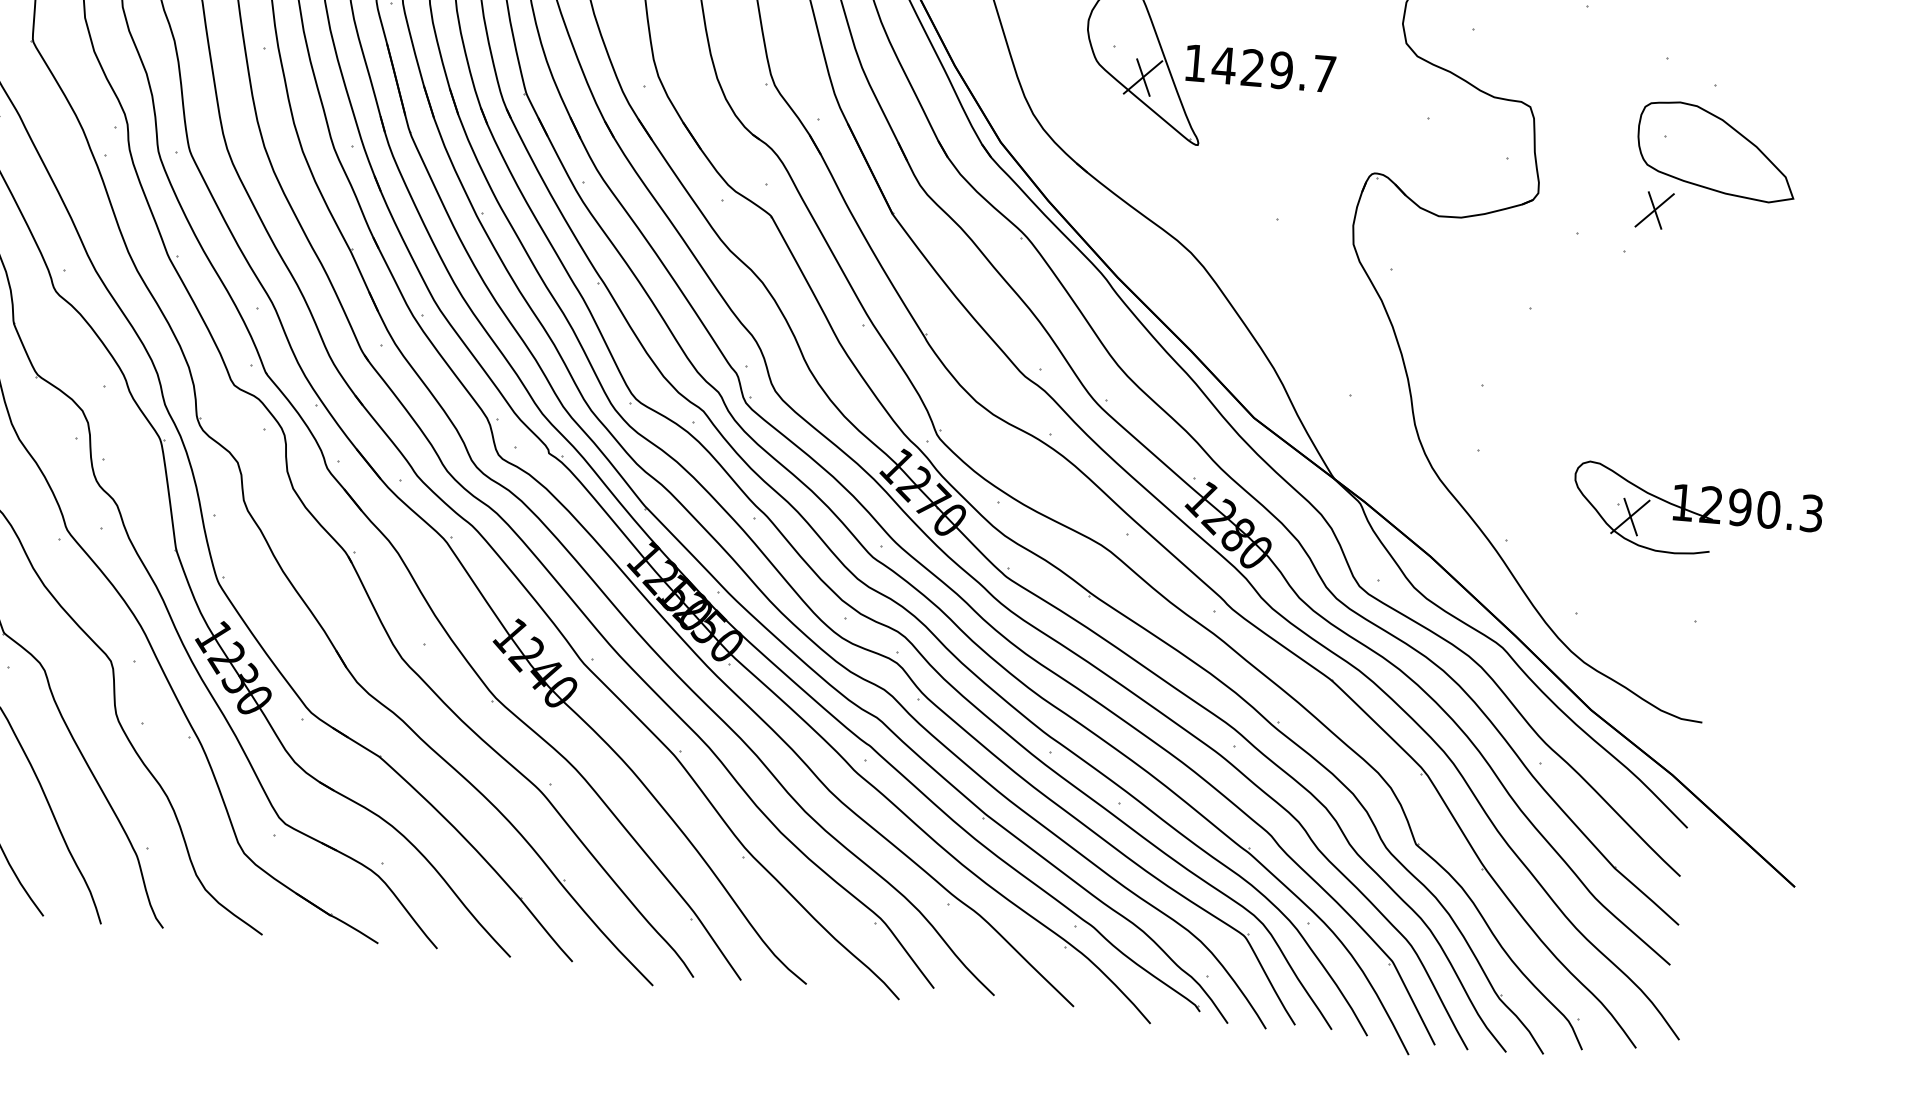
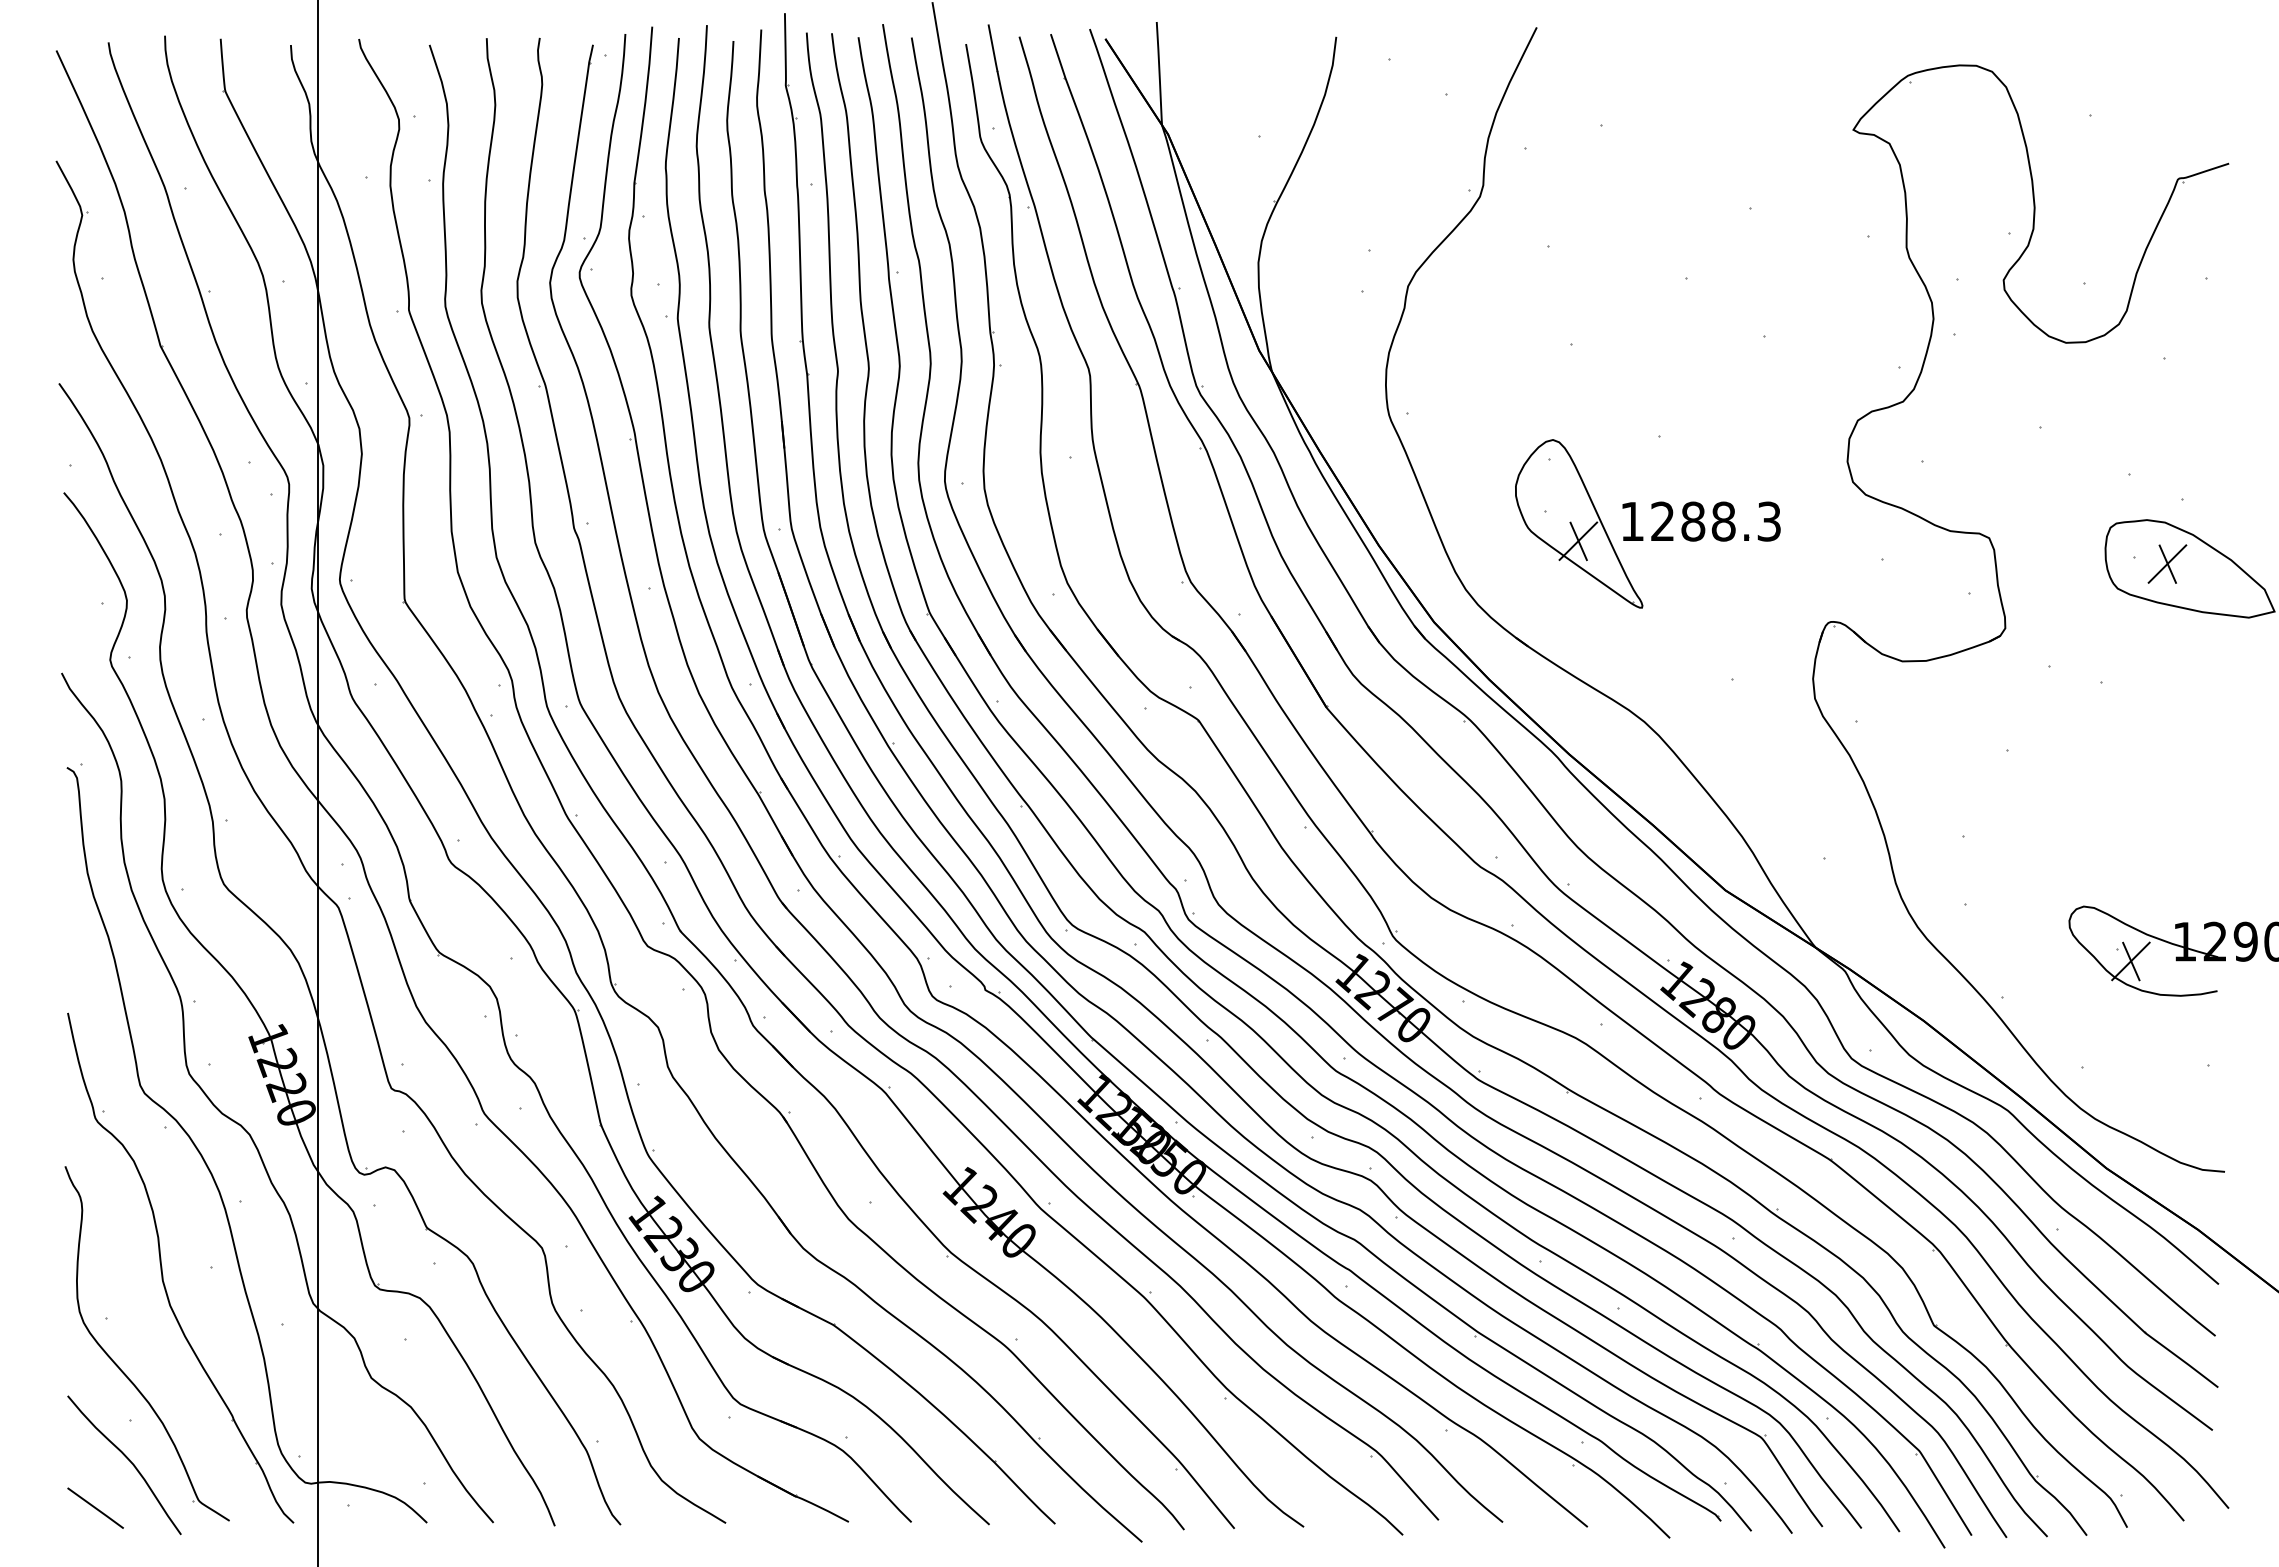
text: (1273, 69) -> (1715, 521), 1429.7 -> 1288.3
part: (1654, 209) -> (2167, 563), moved

